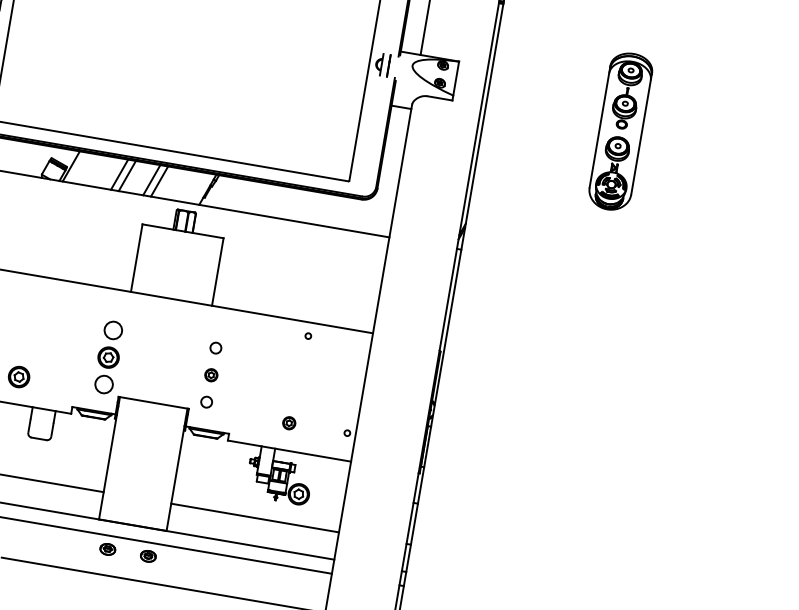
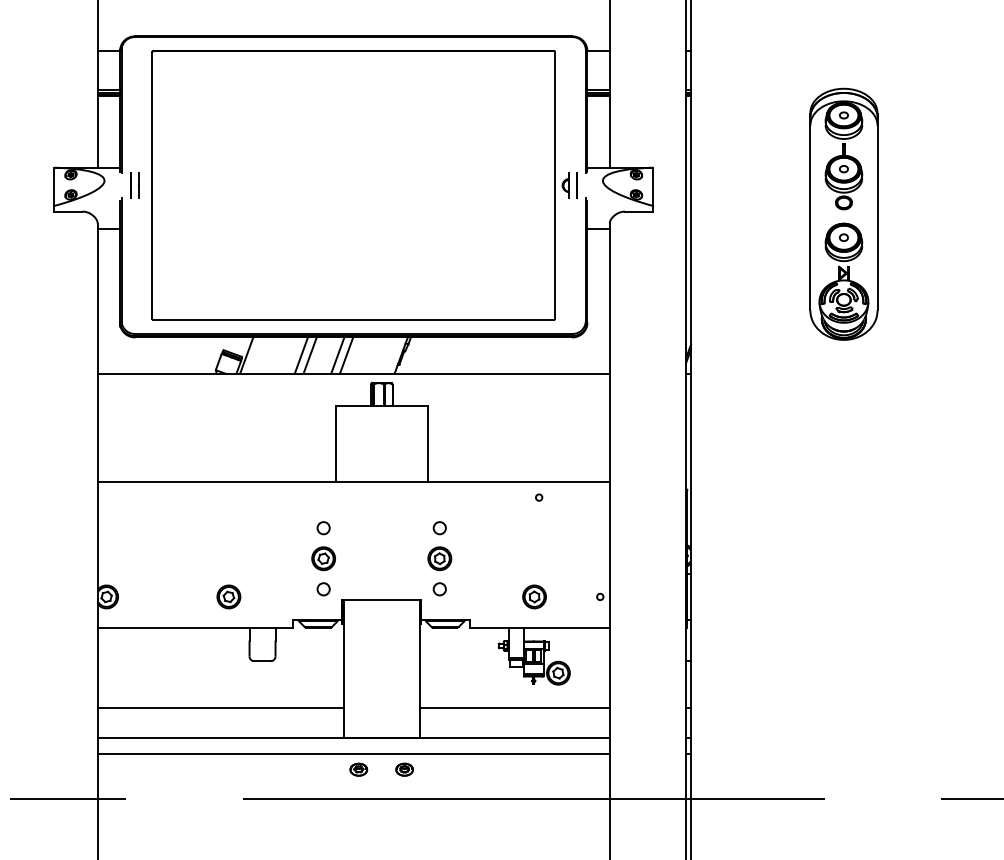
part: (620, 130) -> (843, 213), size x1.43
circle: (113, 330) -> (323, 528), size x0.62
part: (211, 374) -> (439, 558), size x1.67
circle: (103, 384) -> (323, 589), size x0.62
part: (289, 422) -> (534, 596), size x1.67

